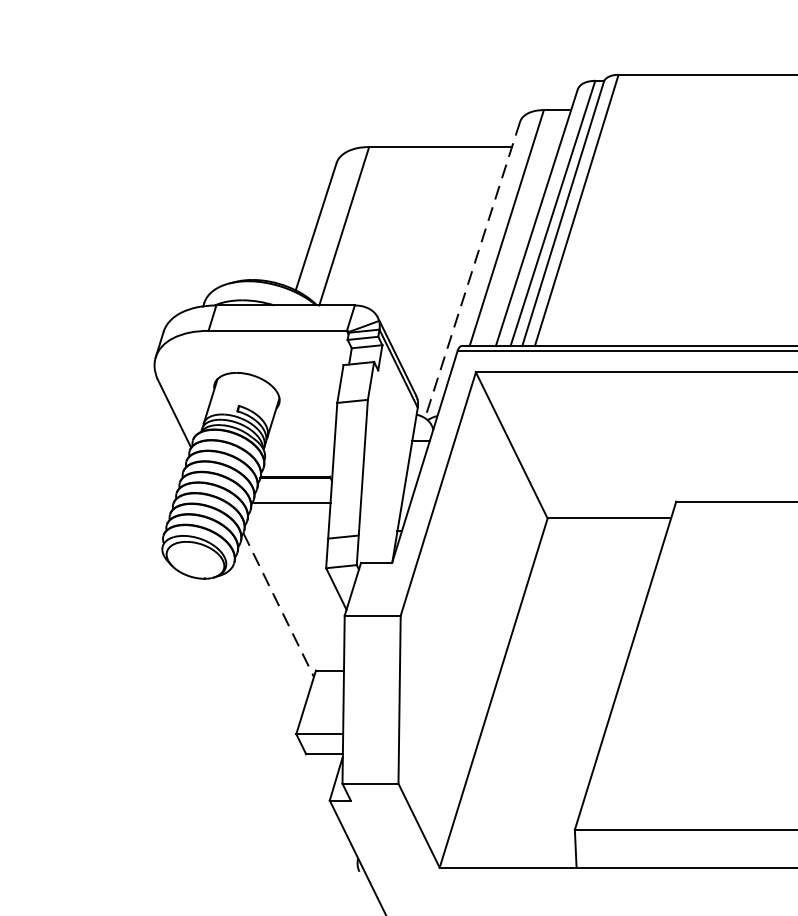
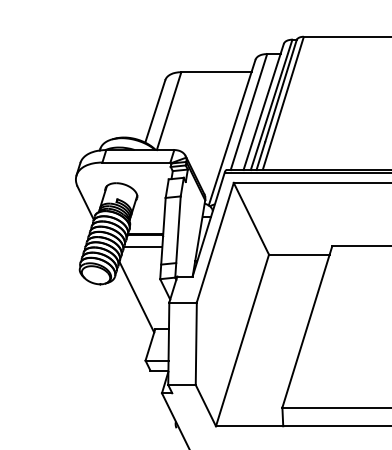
line: (471, 271) -> (231, 133), dashed -> solid
line: (279, 605) -> (137, 297), dashed -> solid

